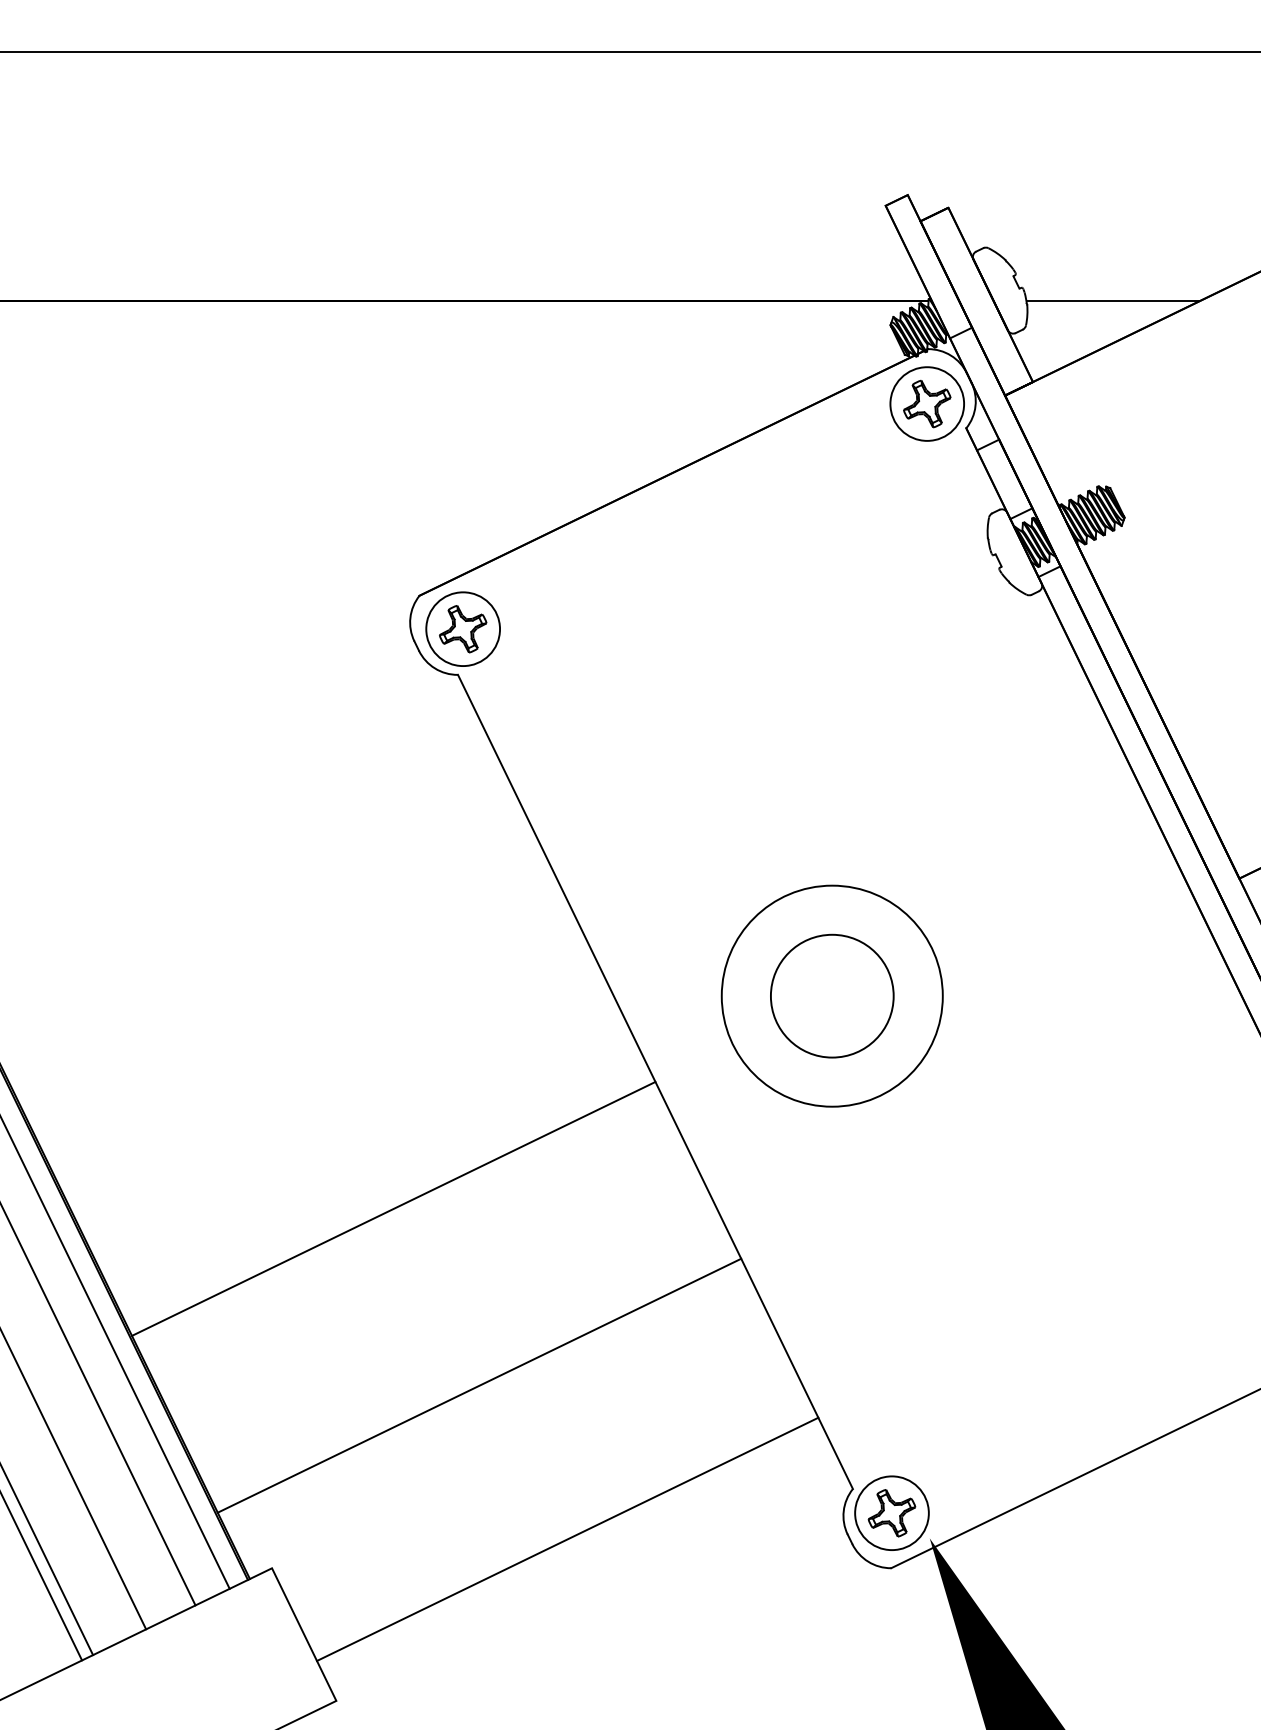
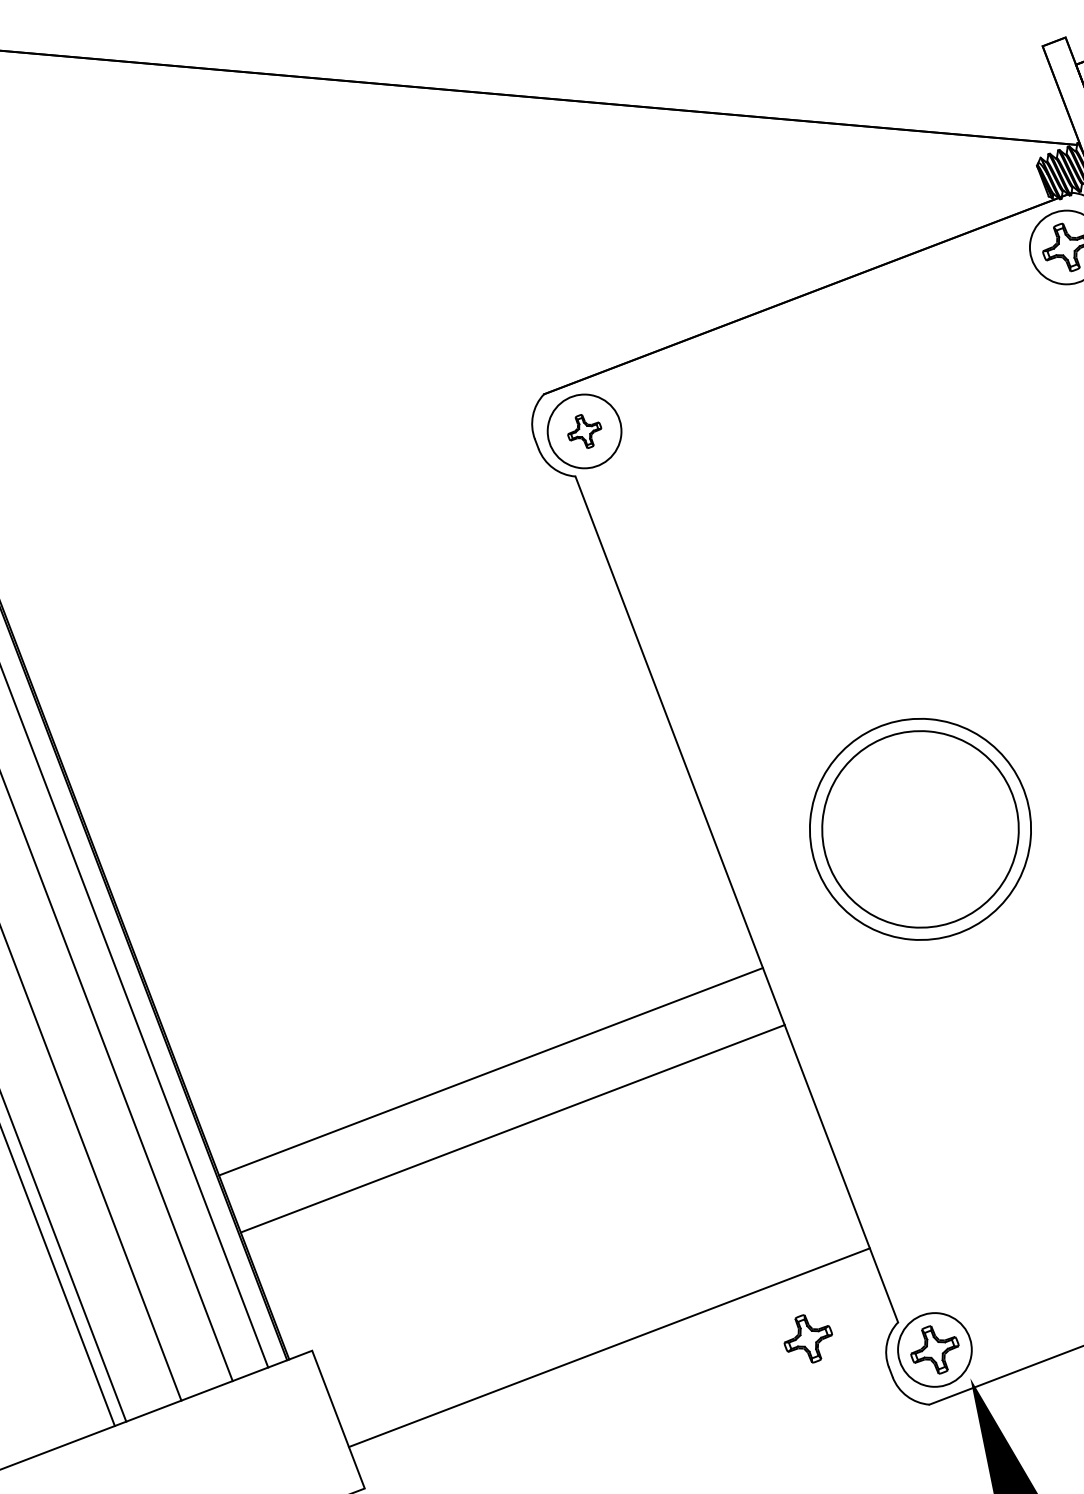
part: (463, 629) -> (584, 431), size x0.7
circle: (831, 995) -> (919, 828), size x1.6
line: (393, 1208) -> (490, 1071), moved
line: (479, 1385) -> (512, 1128), moved
part: (764, 1513) -> (807, 1339), added

